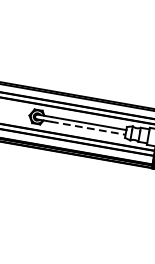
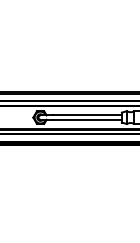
line: (89, 128) -> (88, 119), dashed -> solid

